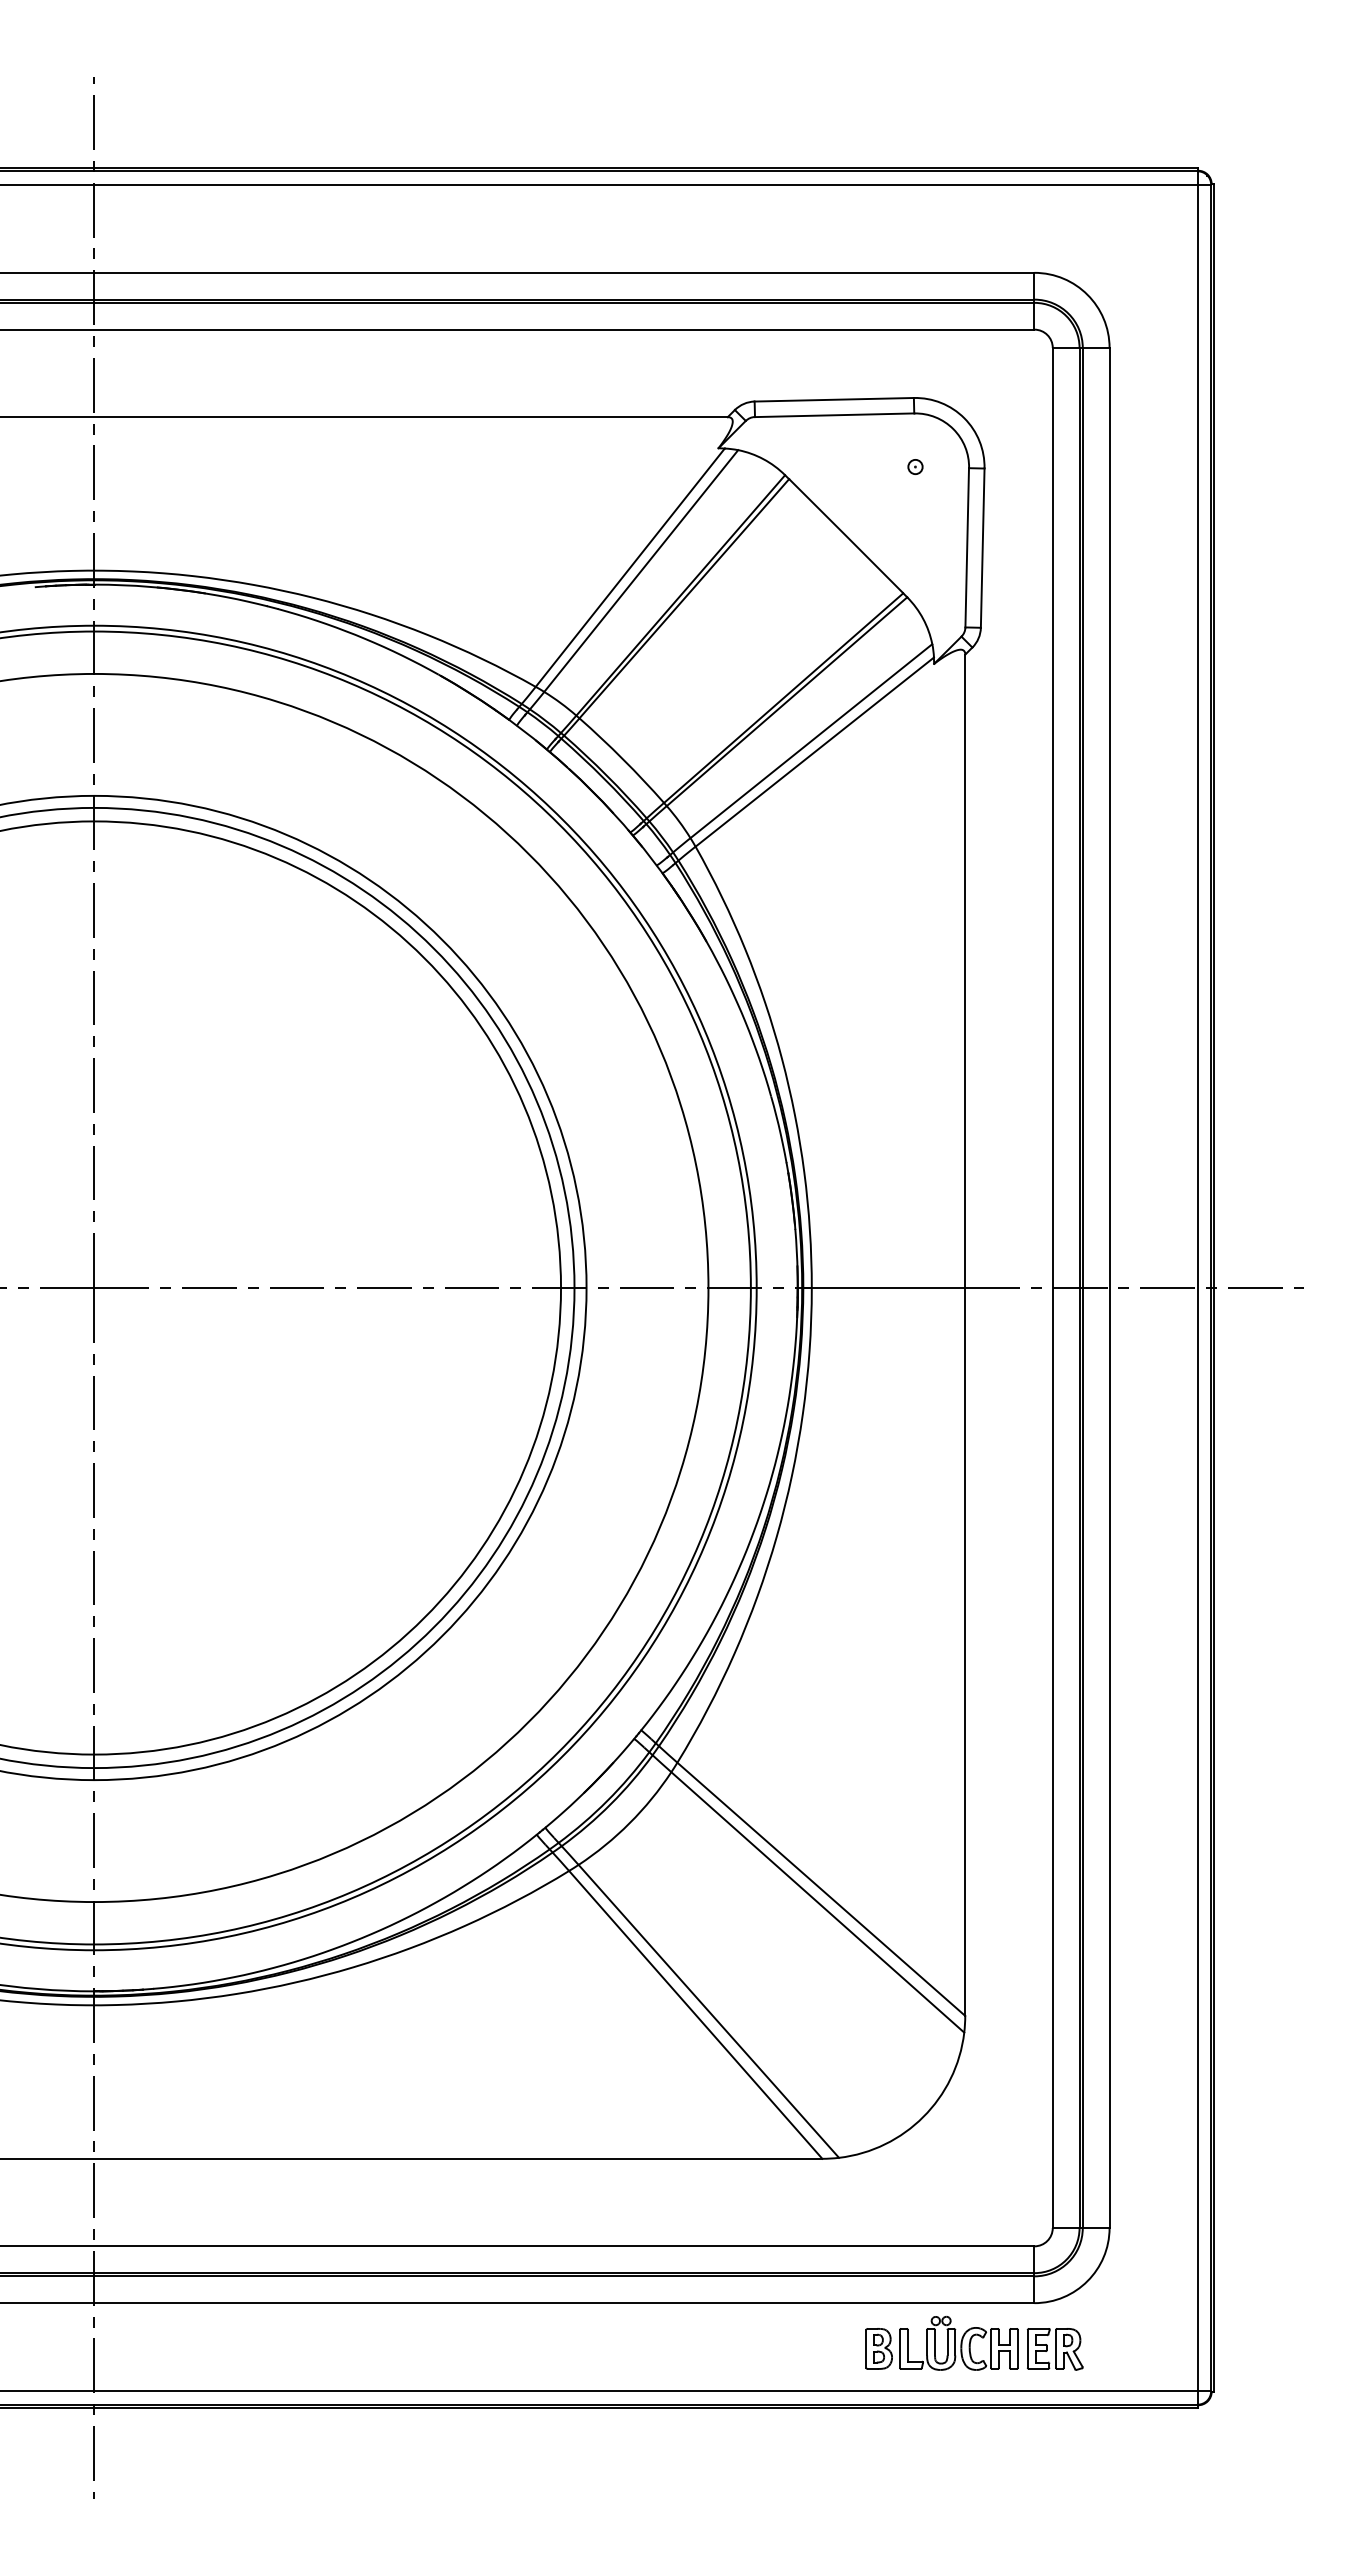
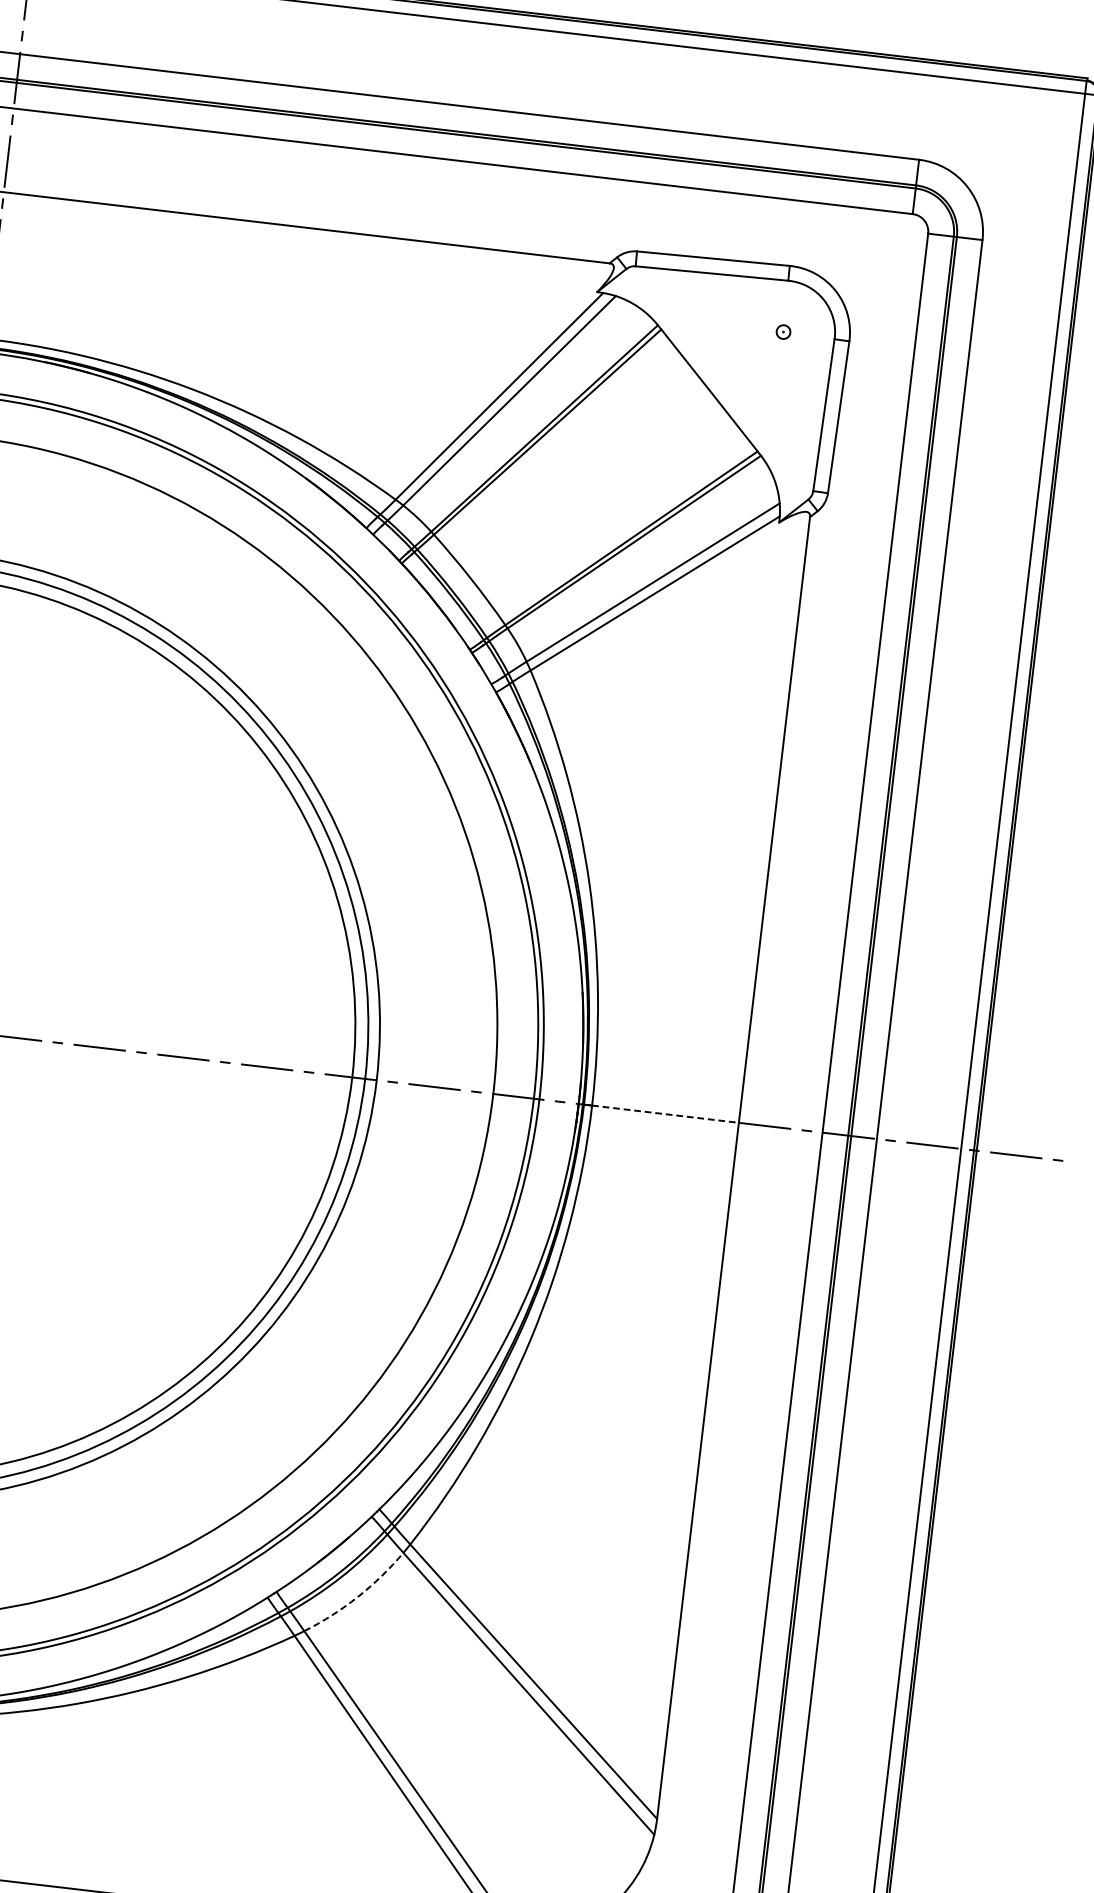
line: (888, 1288) -> (665, 1114), solid -> dashed
arc: (629, 1823) -> (357, 1597), solid -> dashed

